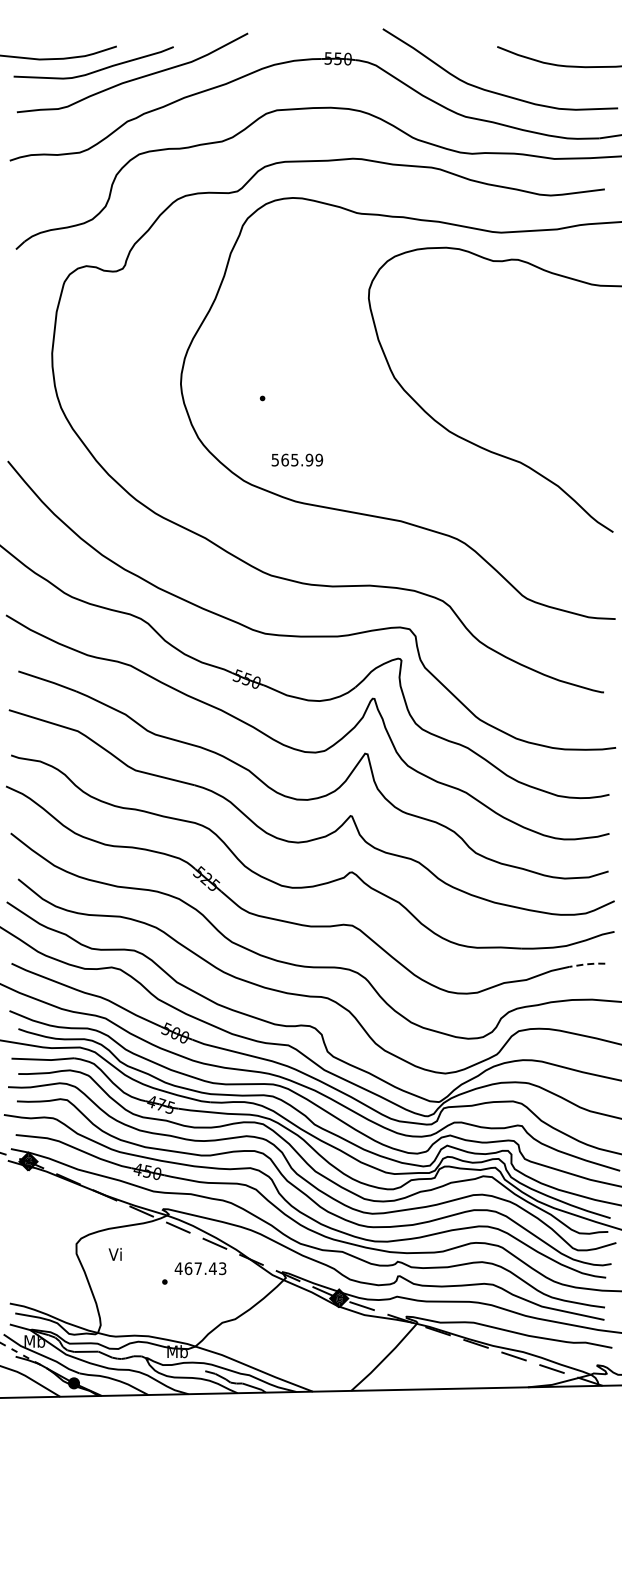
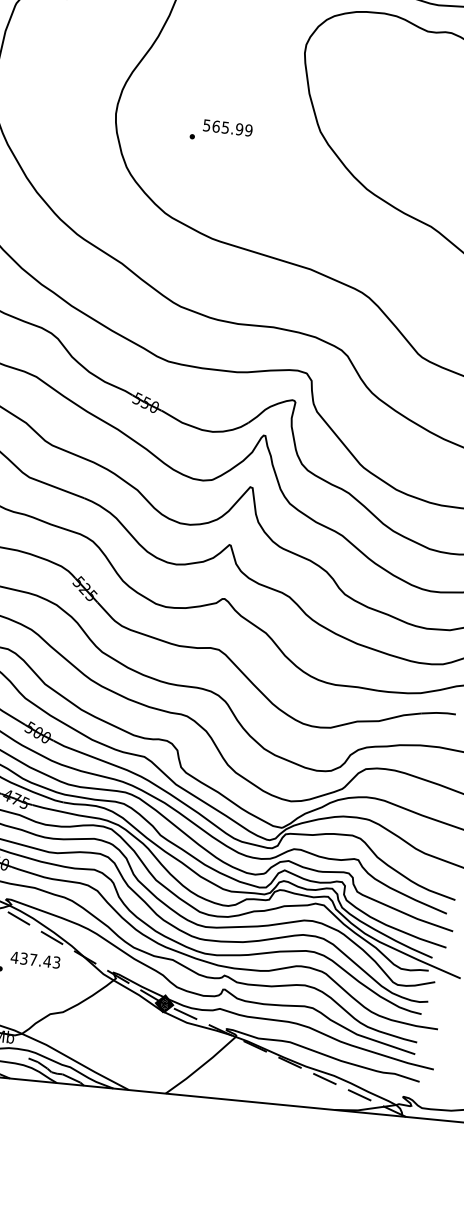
text: (297, 459) -> (228, 127), moved
line: (586, 964) -> (437, 713), dashed -> solid
text: (188, 1268) -> (24, 958), 467.43 -> 437.43

